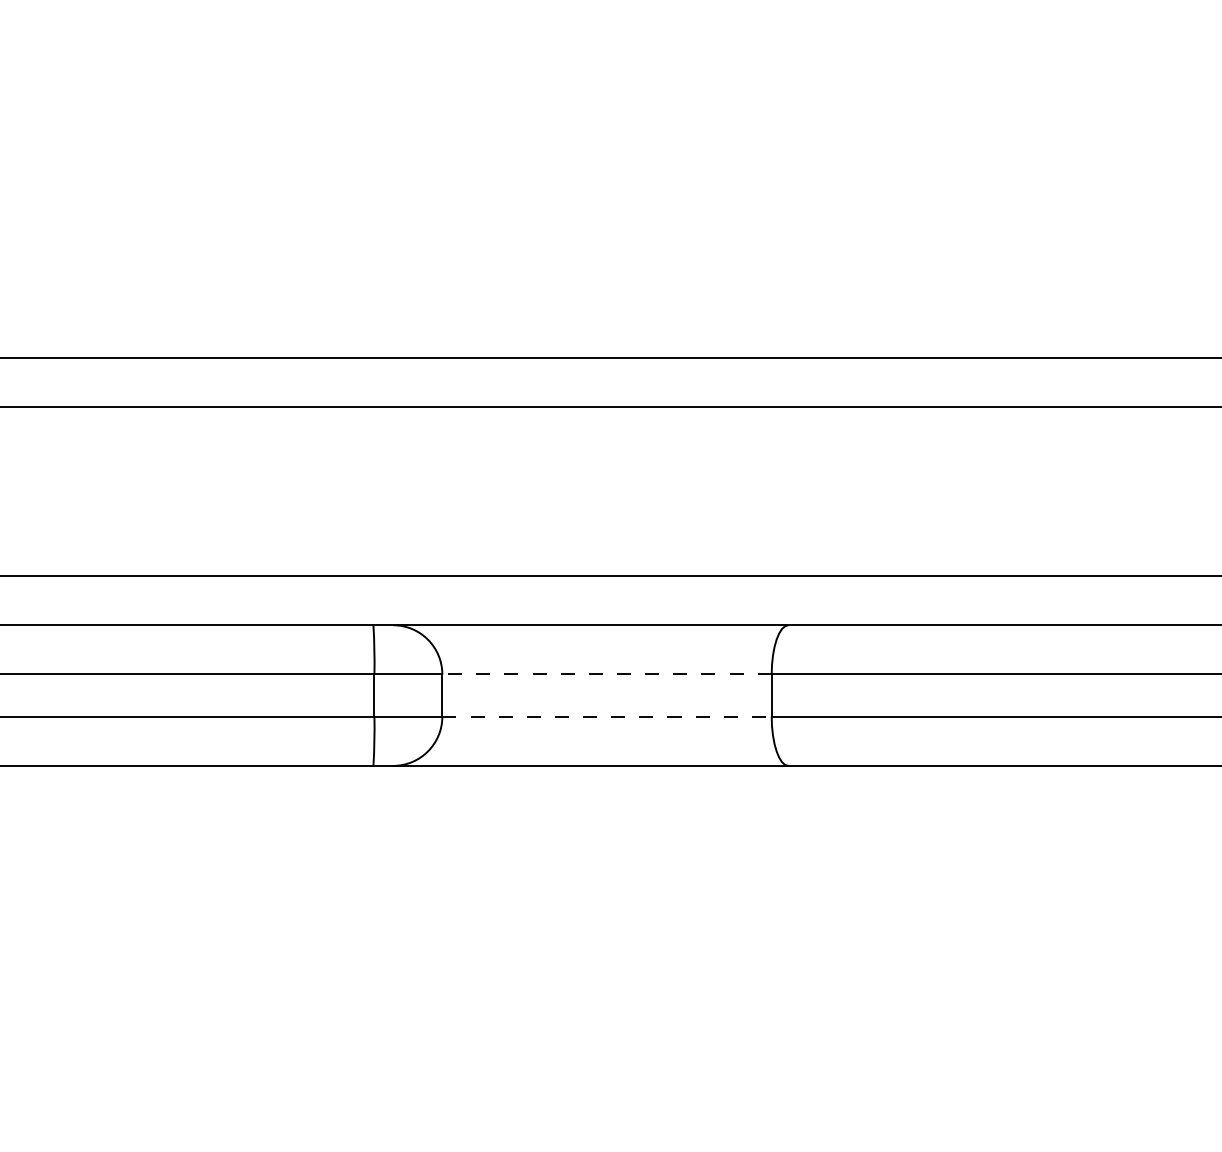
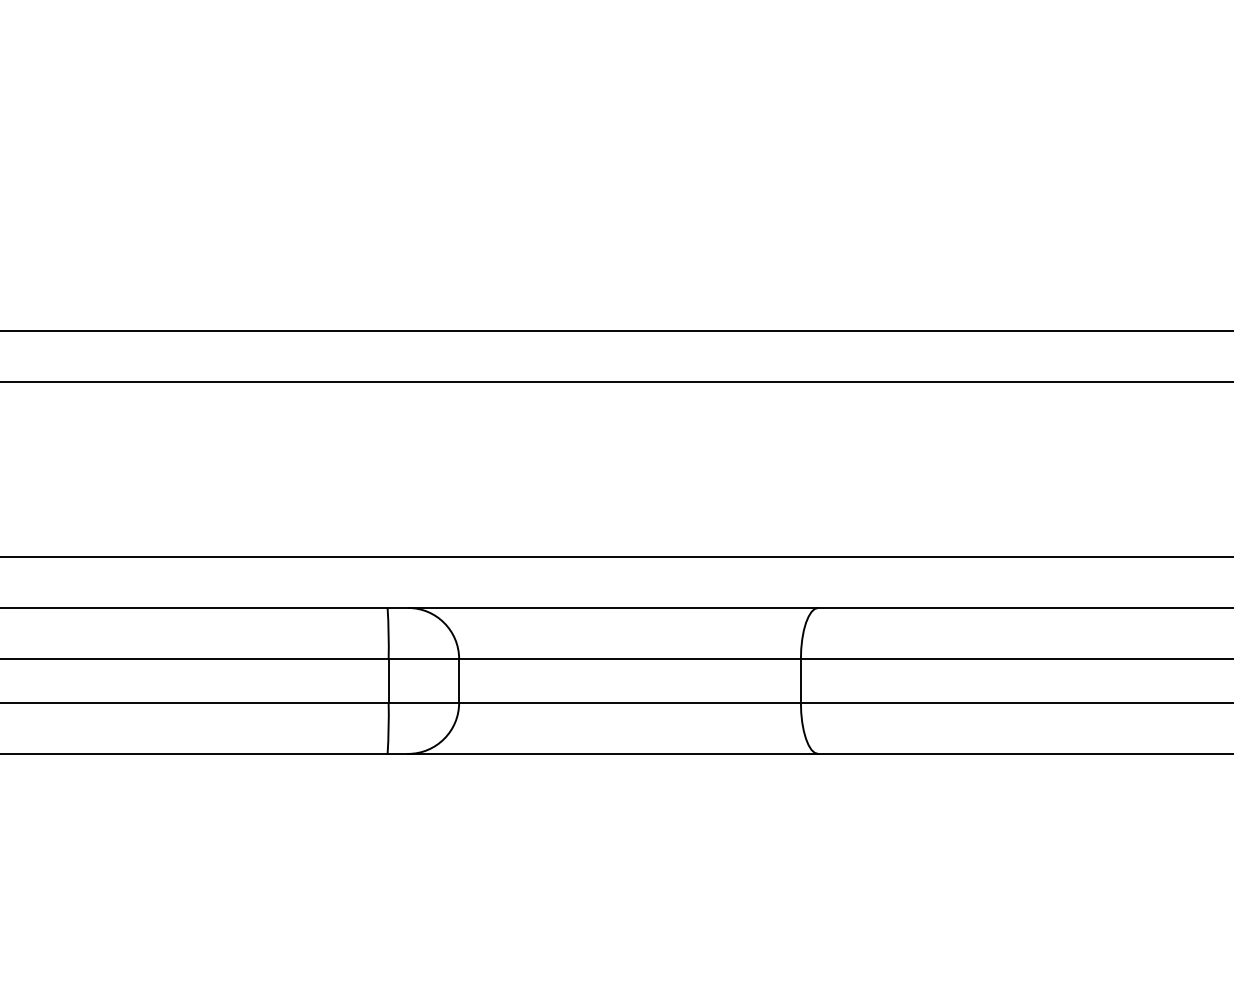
line: (607, 674) -> (630, 659), dashed -> solid
line: (607, 716) -> (630, 702), dashed -> solid

